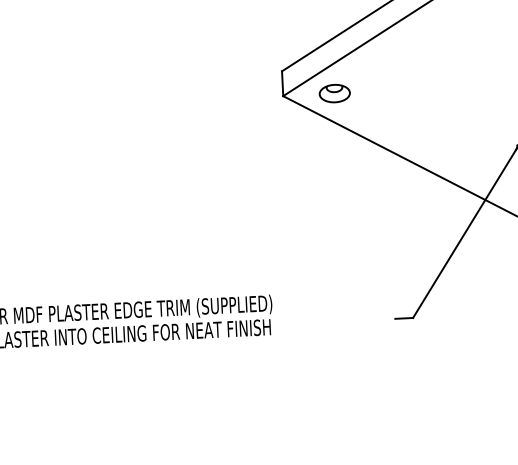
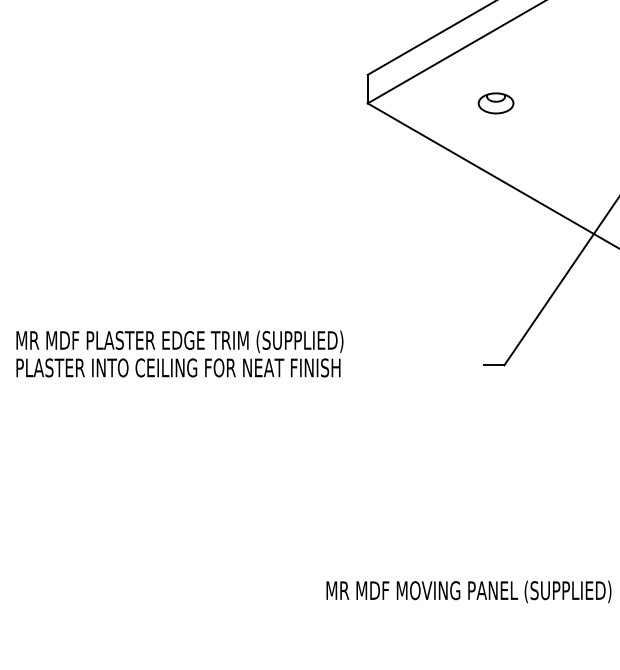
part: (334, 93) -> (495, 103), moved

